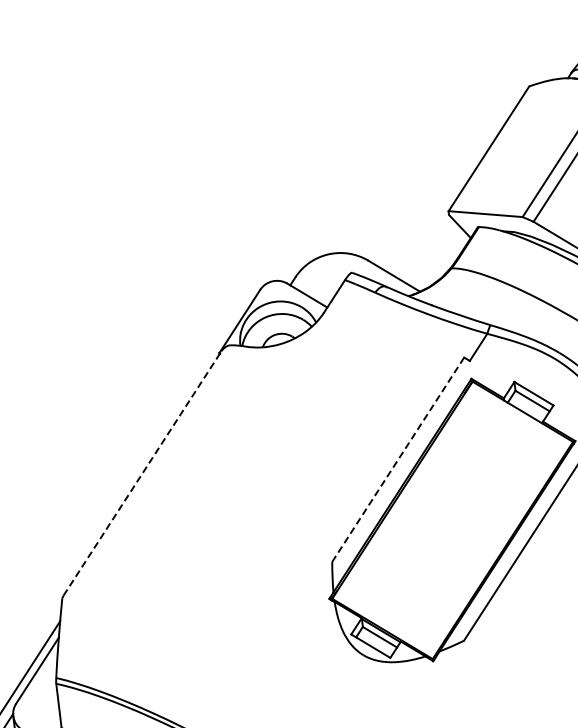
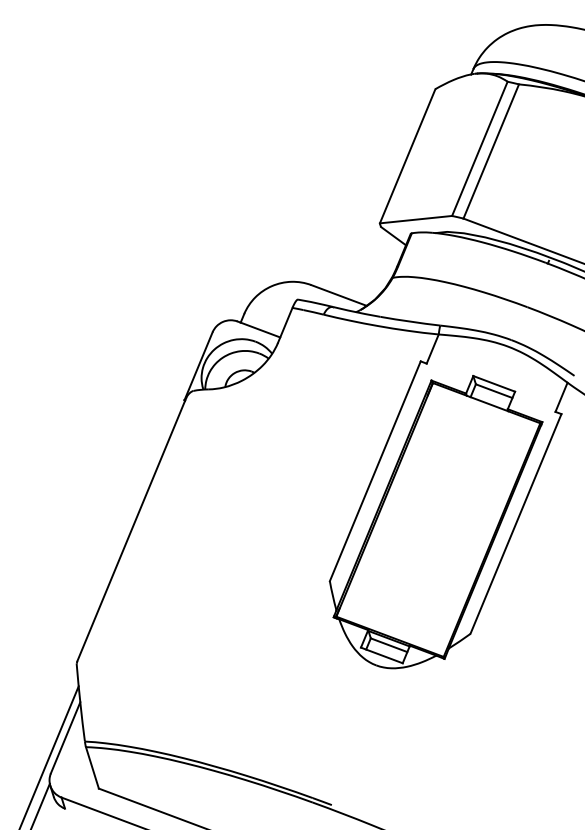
line: (398, 459) -> (375, 471), dashed -> solid
line: (143, 473) -> (132, 529), dashed -> solid

